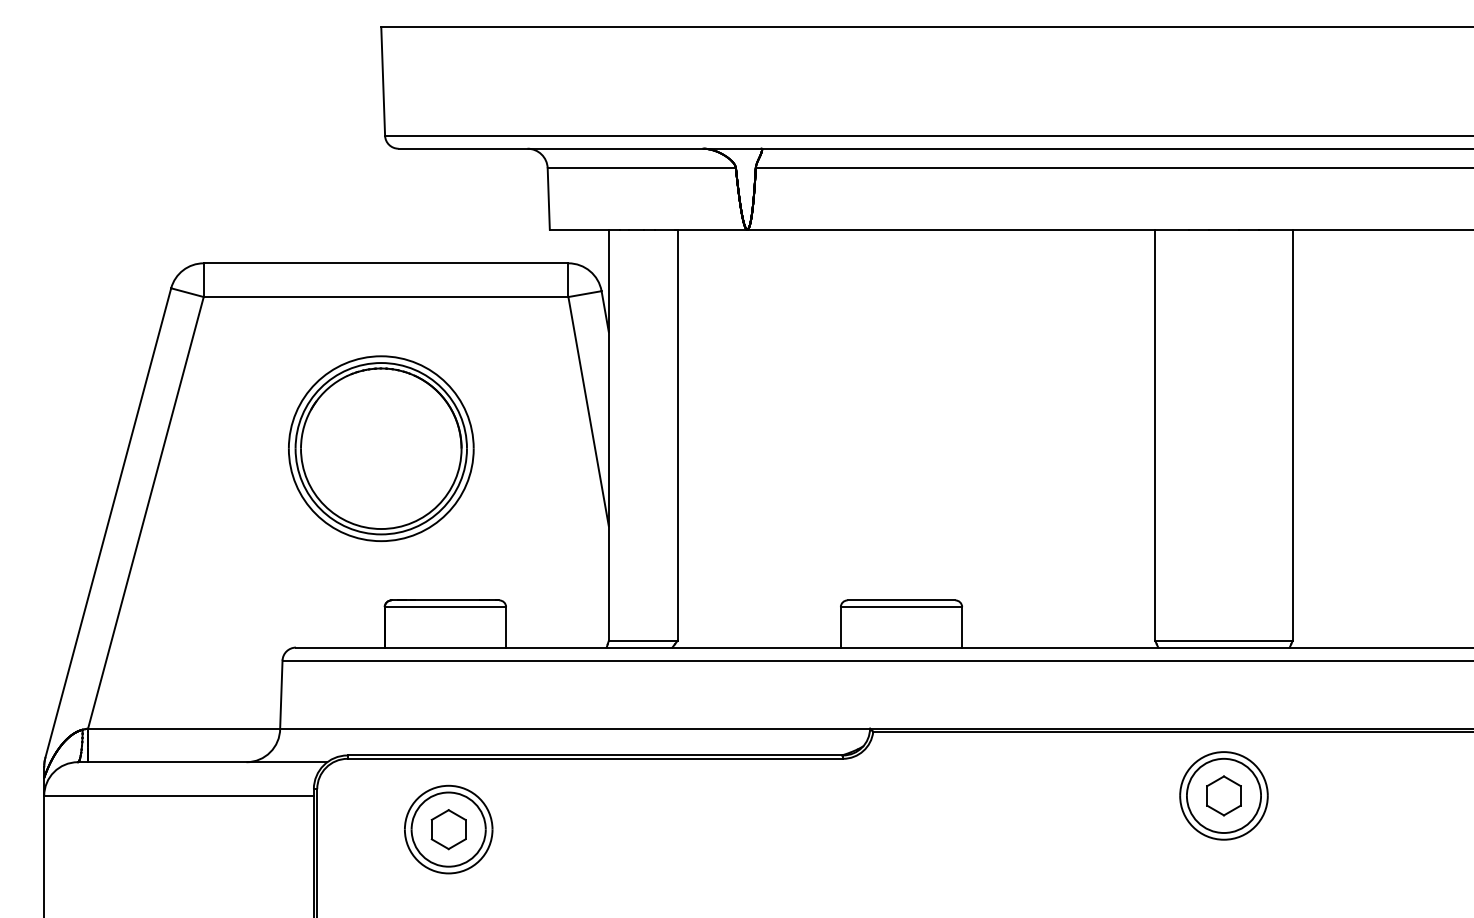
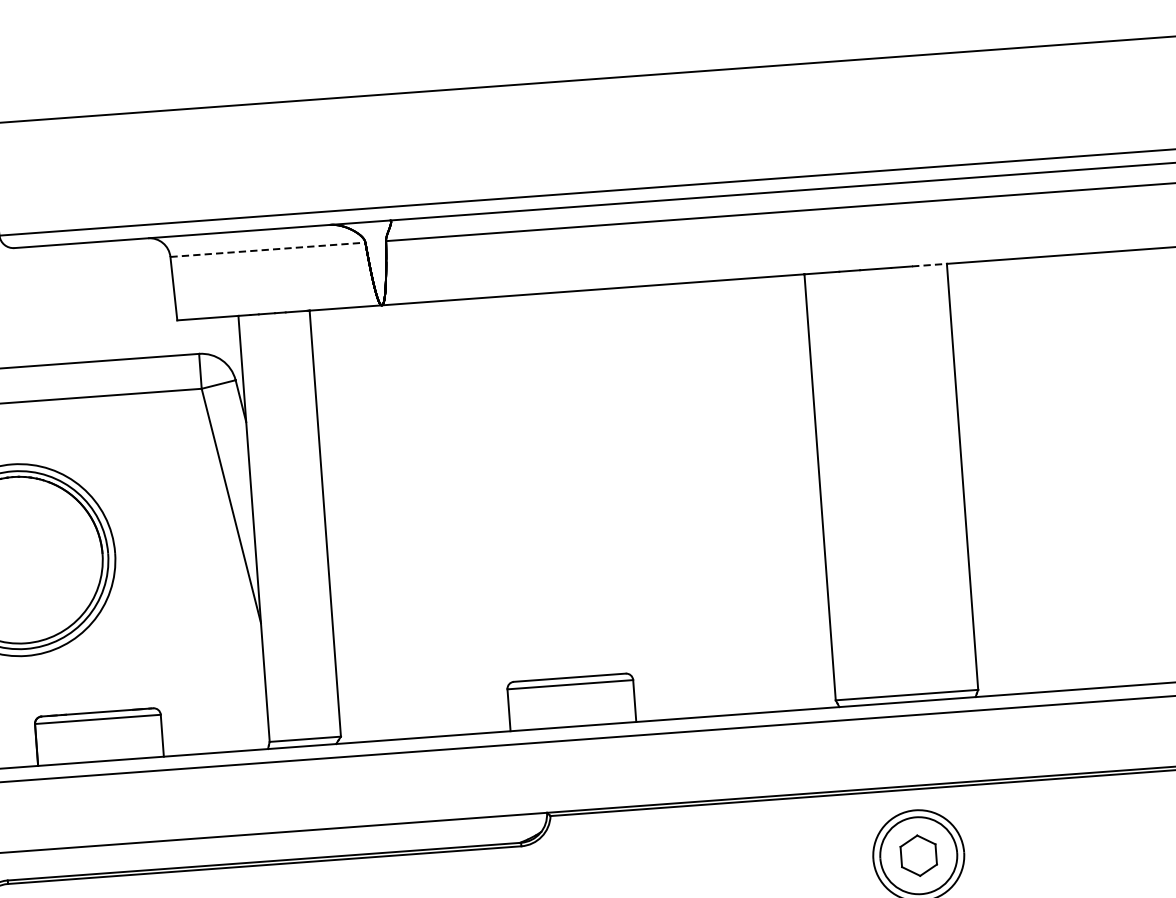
line: (642, 168) -> (268, 250), solid -> dashed
line: (1275, 229) -> (929, 265), solid -> dashed

